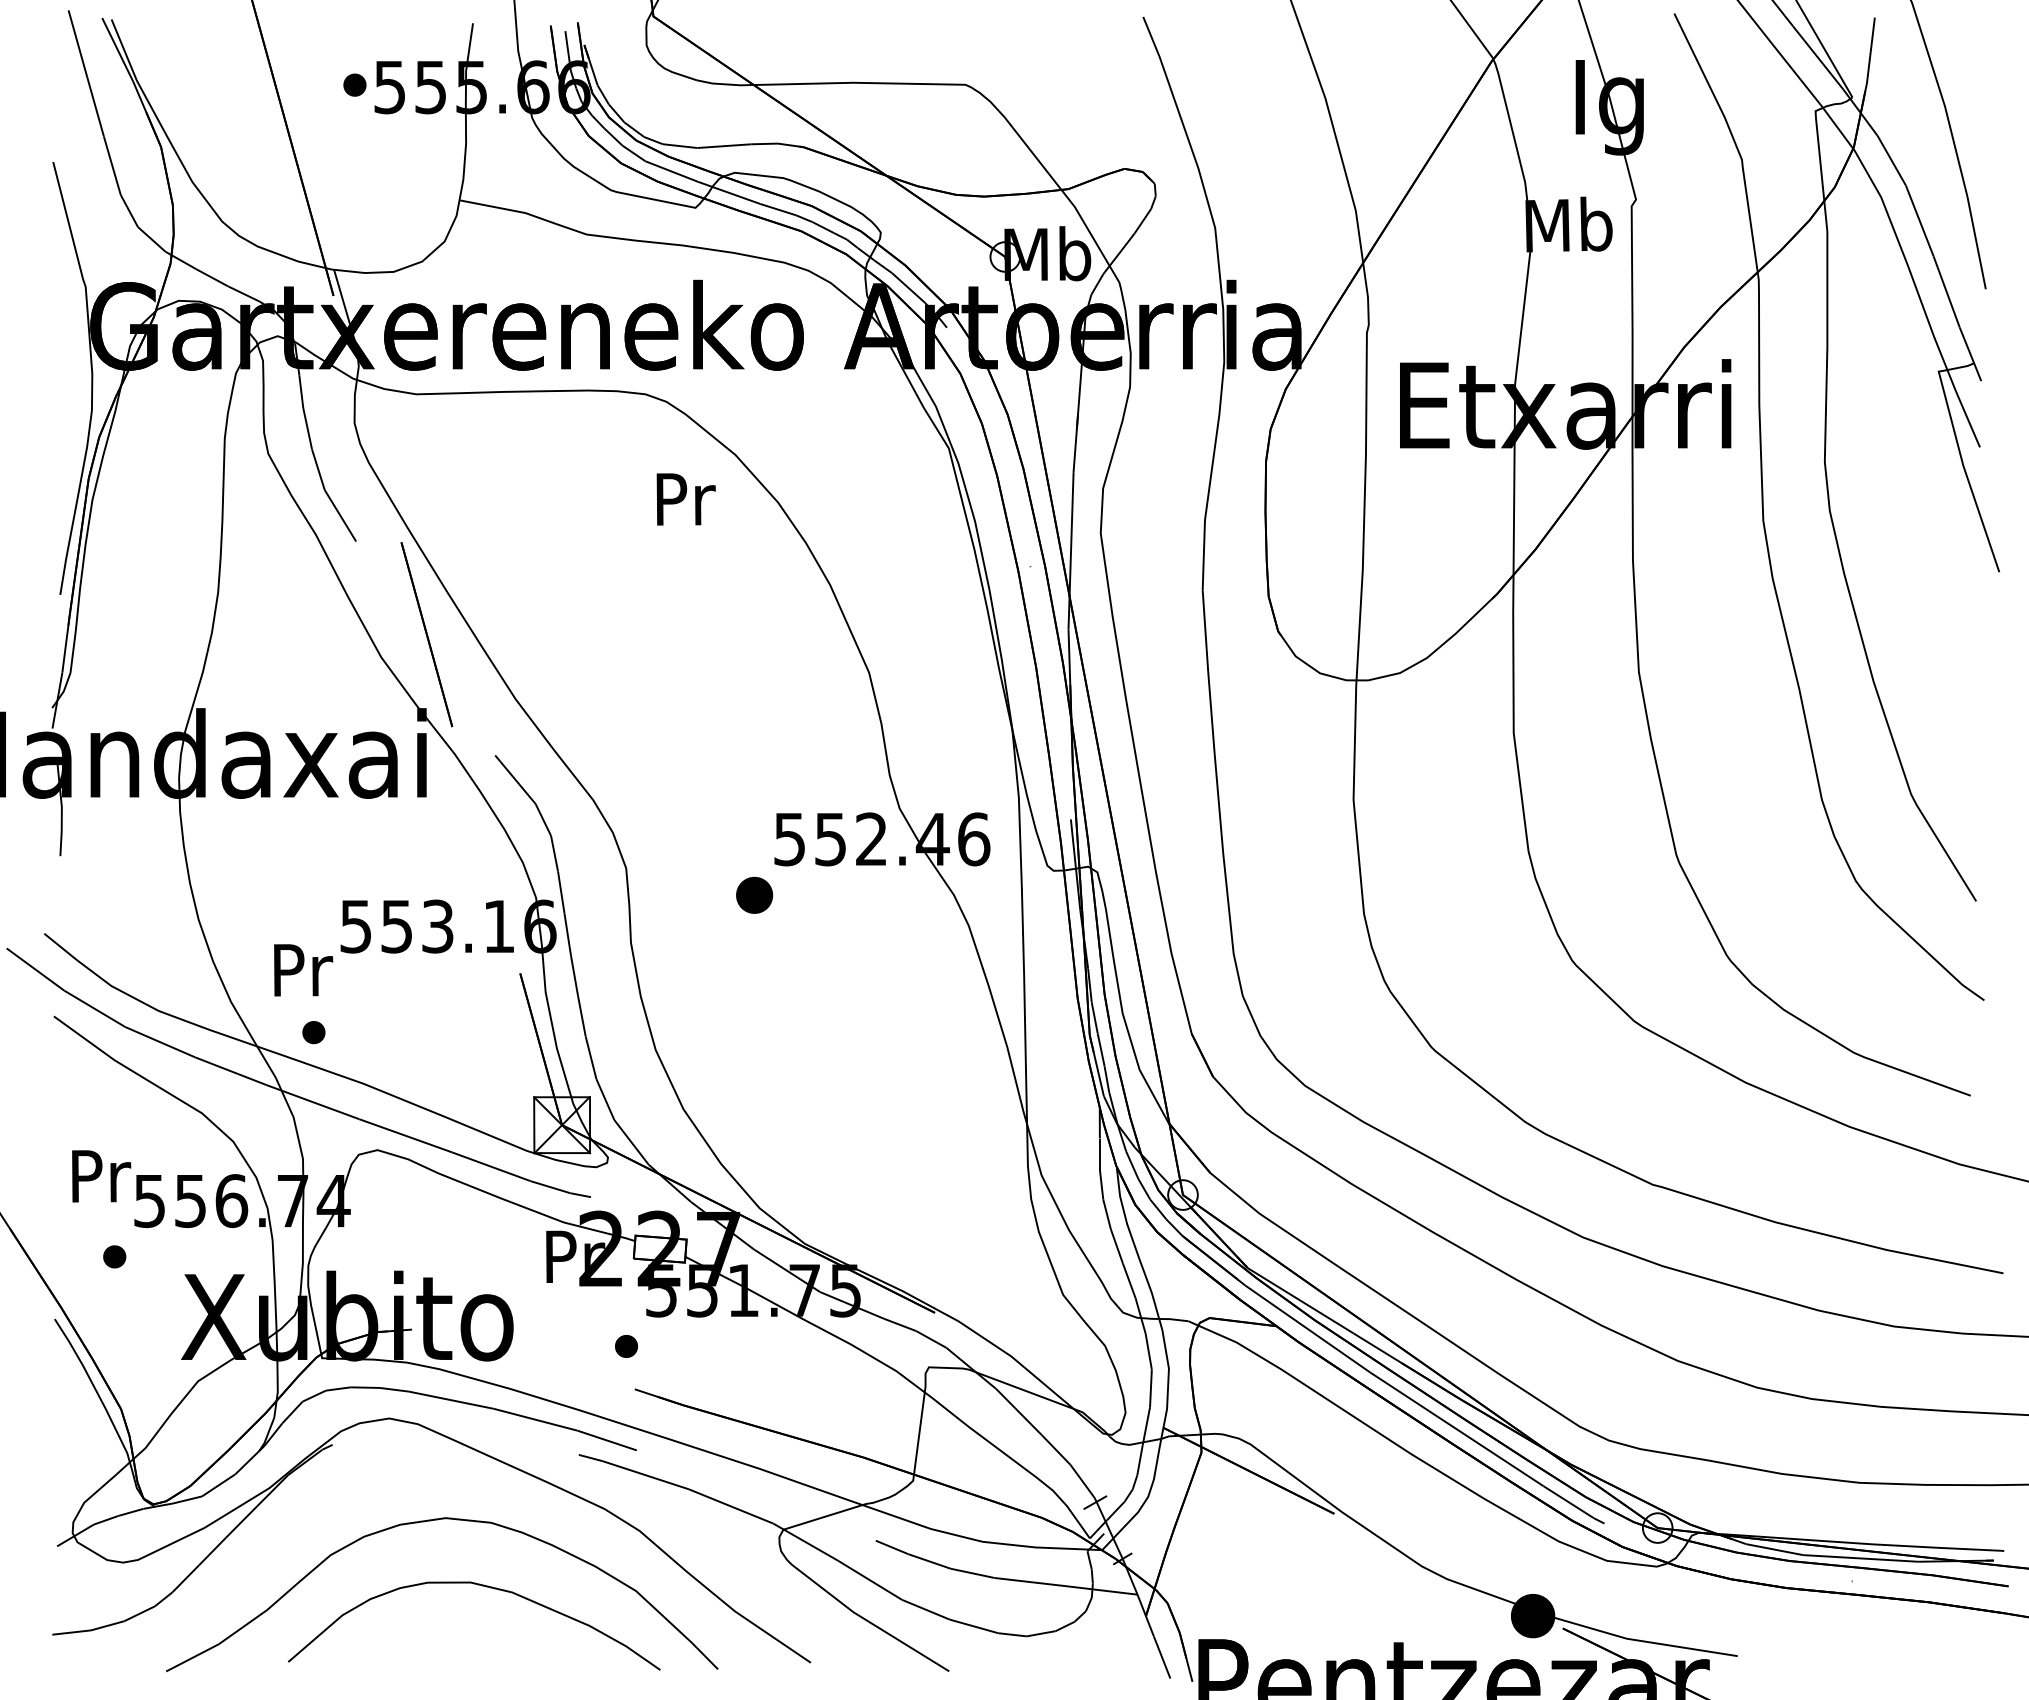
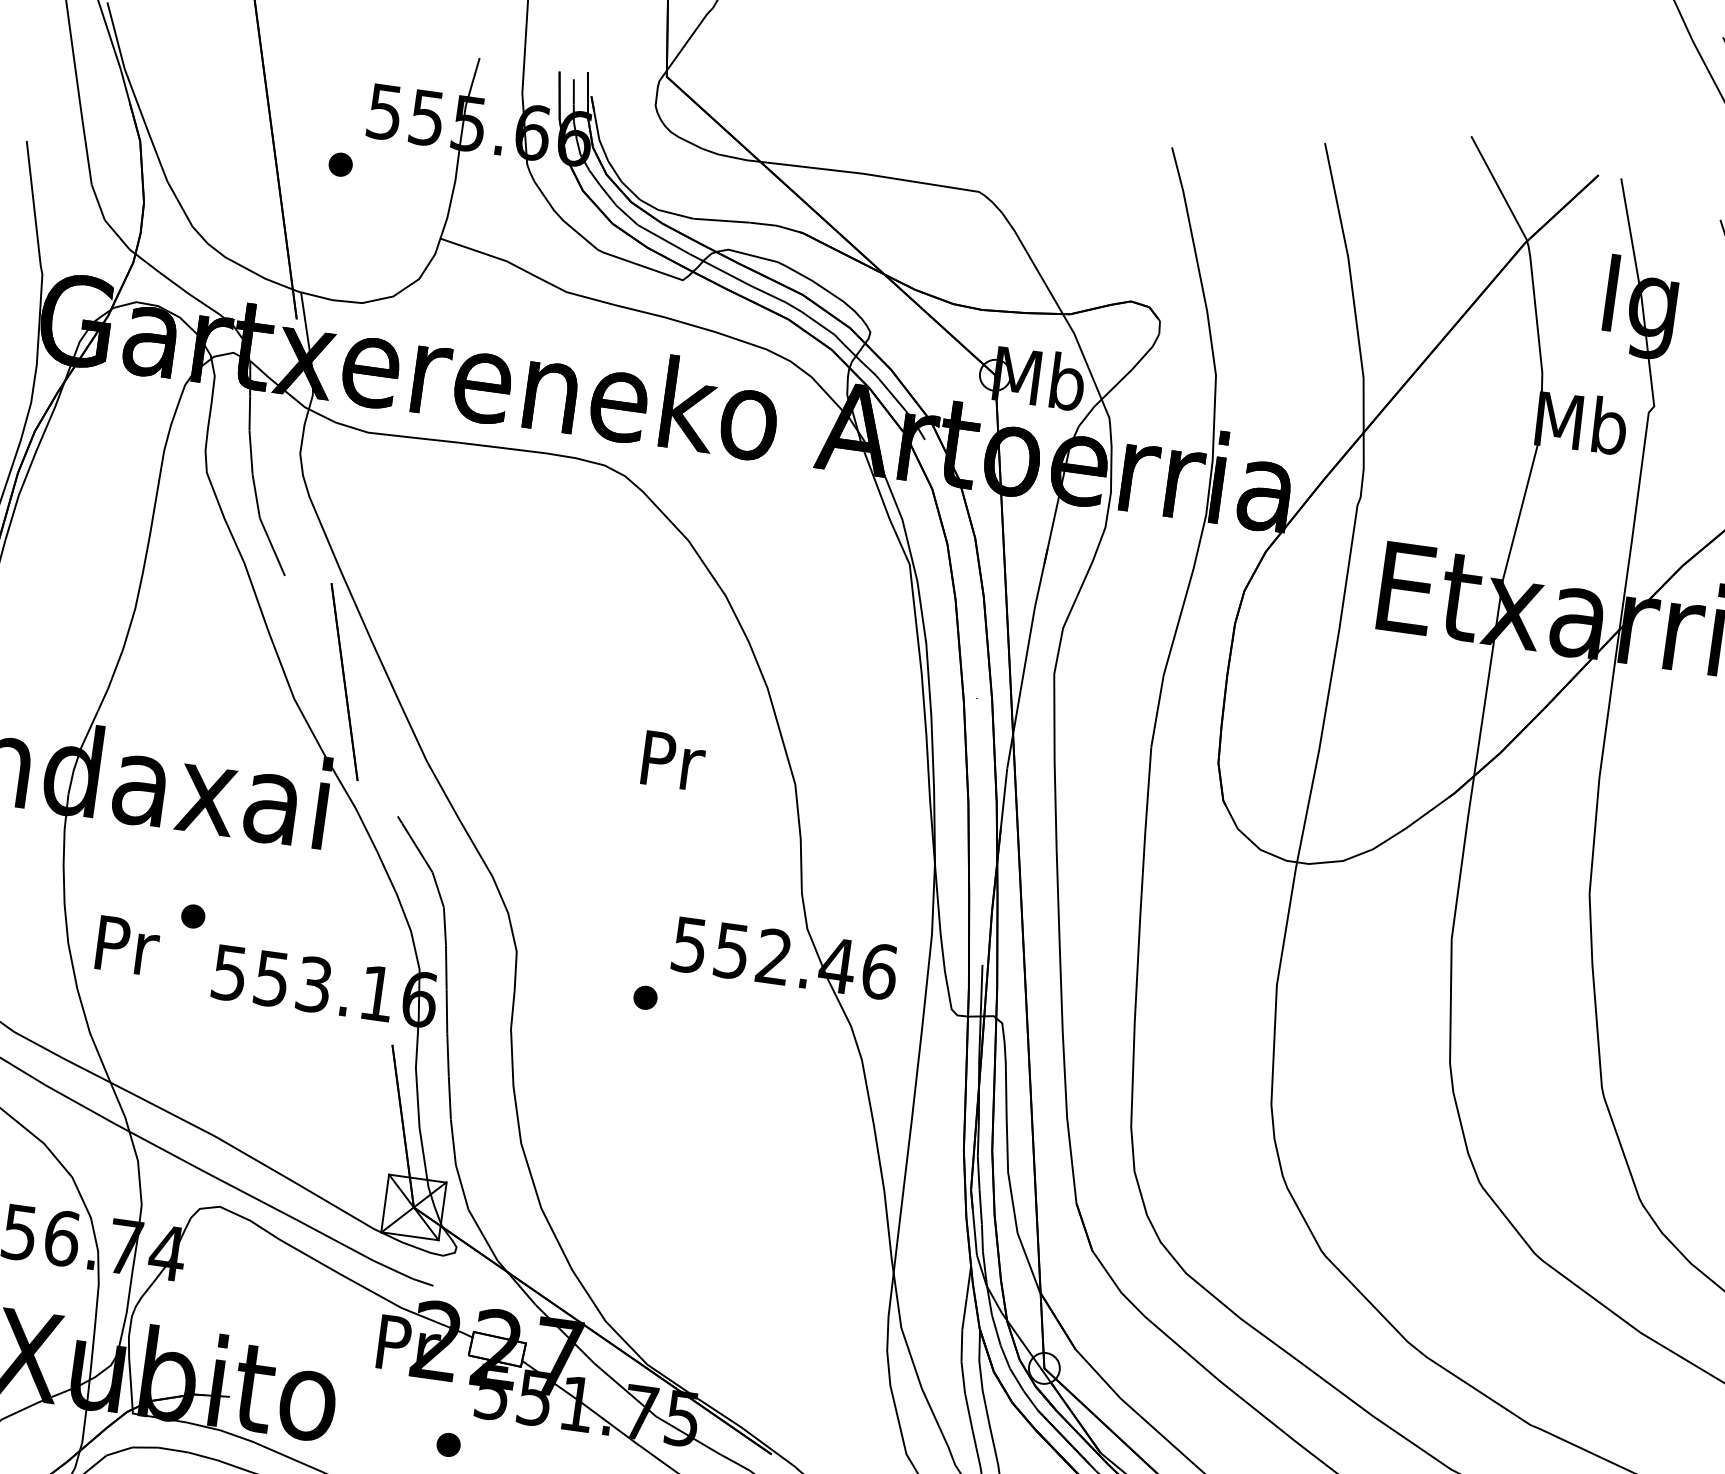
part: (354, 84) -> (340, 163), moved
text: (685, 499) -> (672, 761), moved
part: (754, 894) -> (645, 997), size x0.62
text: (303, 970) -> (127, 946), moved
part: (313, 1032) -> (192, 916), moved

